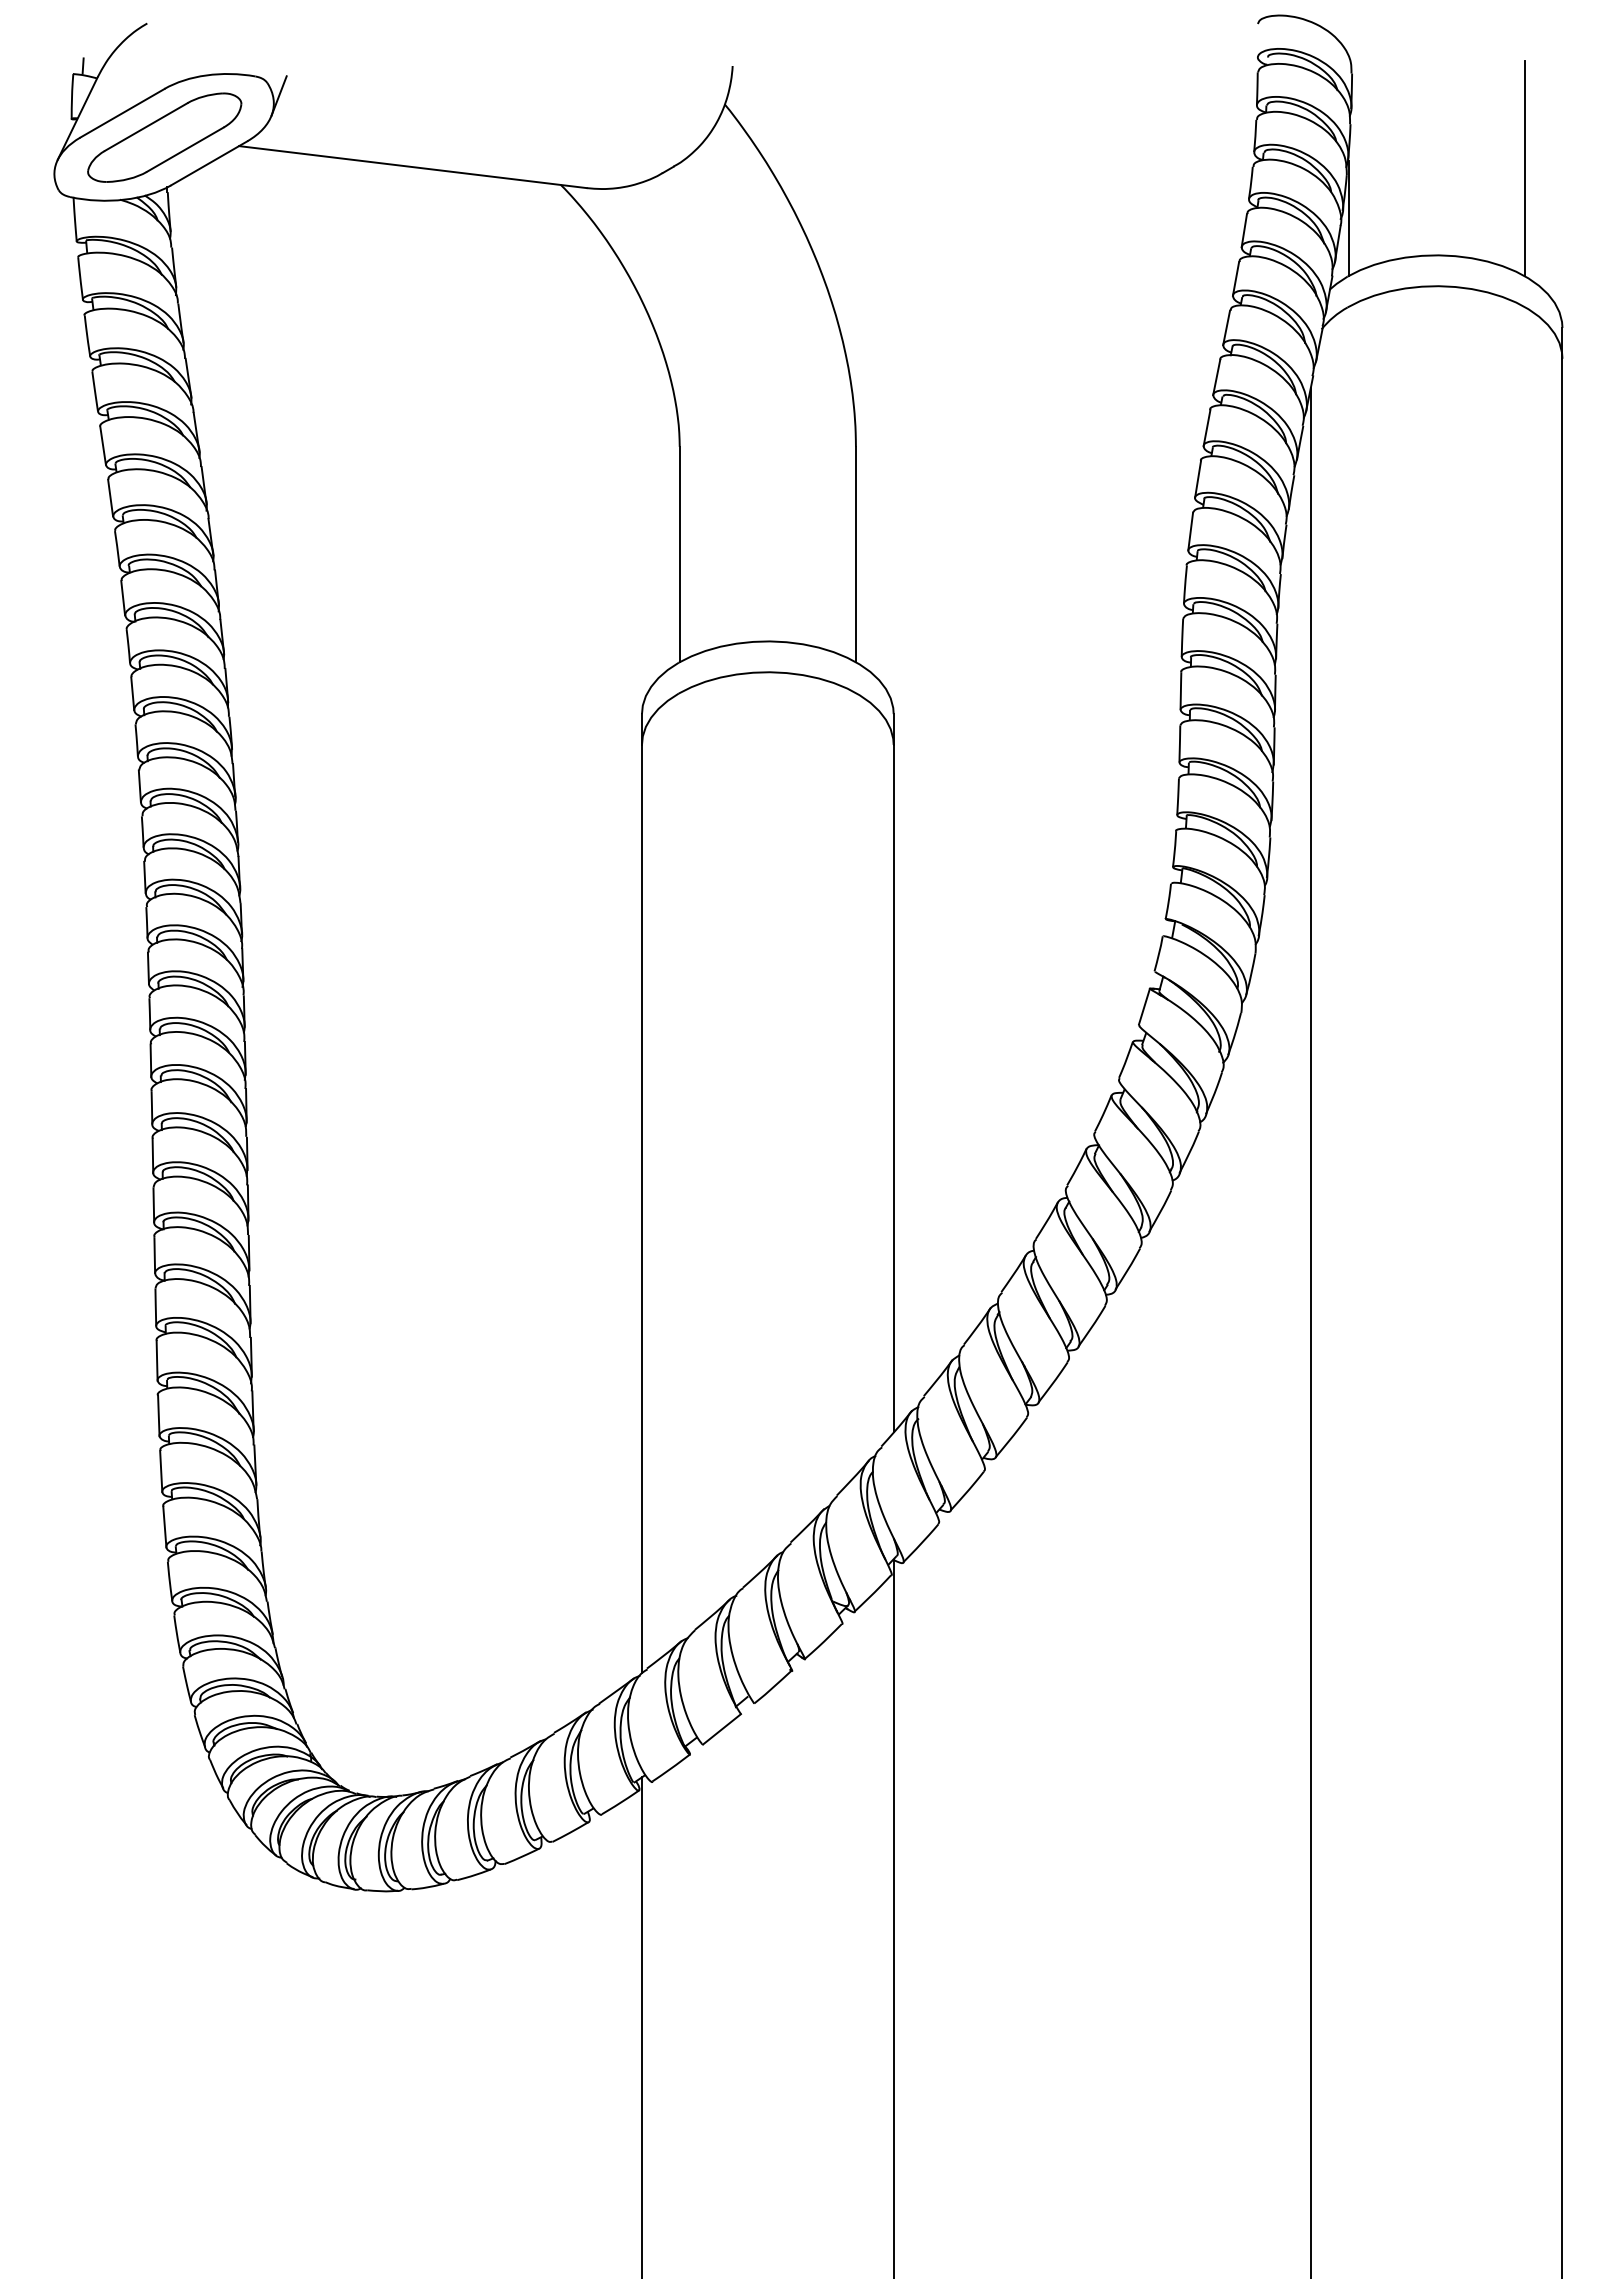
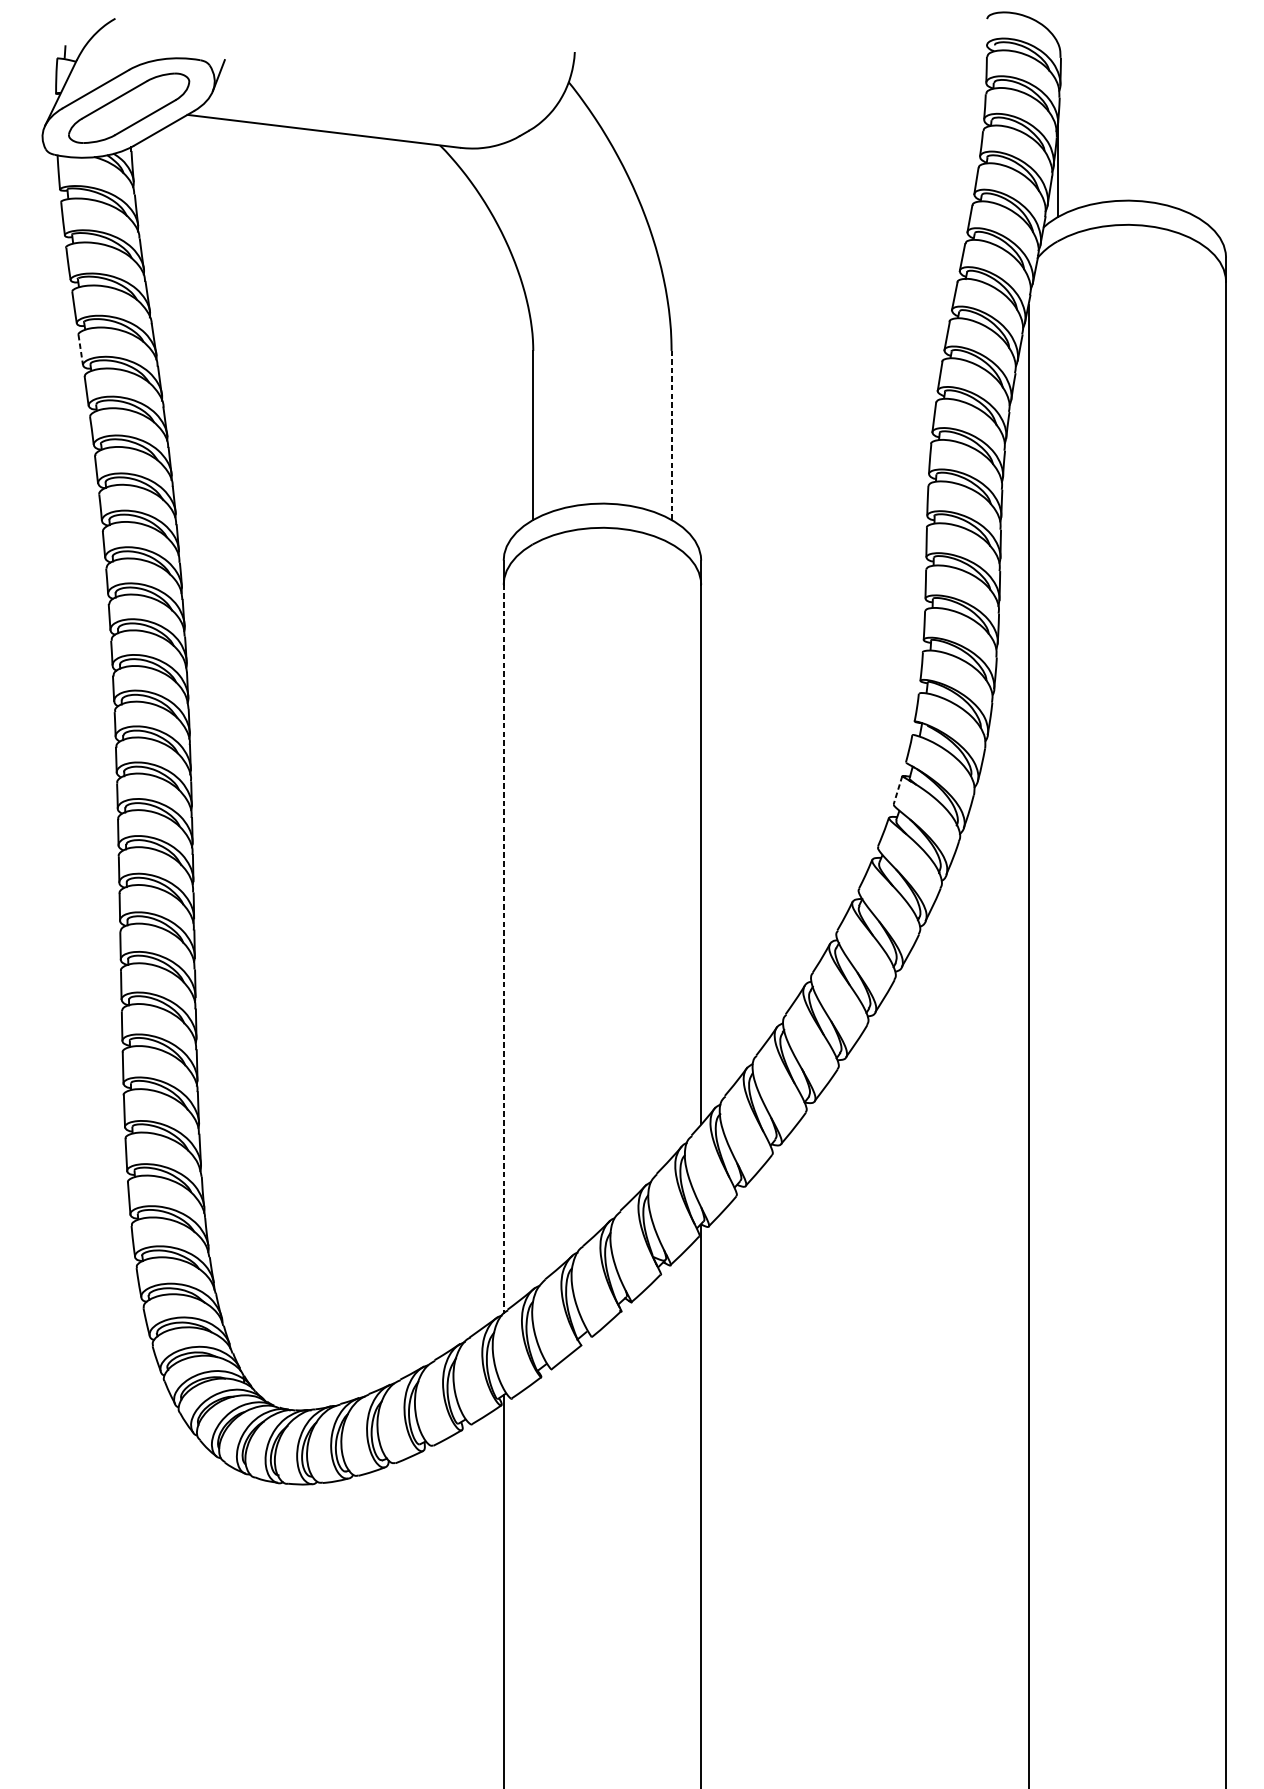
line: (1524, 168) -> (1196, 132), removed
line: (103, 446) -> (81, 350), solid -> dashed
line: (855, 554) -> (671, 435), solid -> dashed
line: (1144, 1006) -> (898, 790), solid -> dashed
line: (641, 1209) -> (503, 949), solid -> dashed

